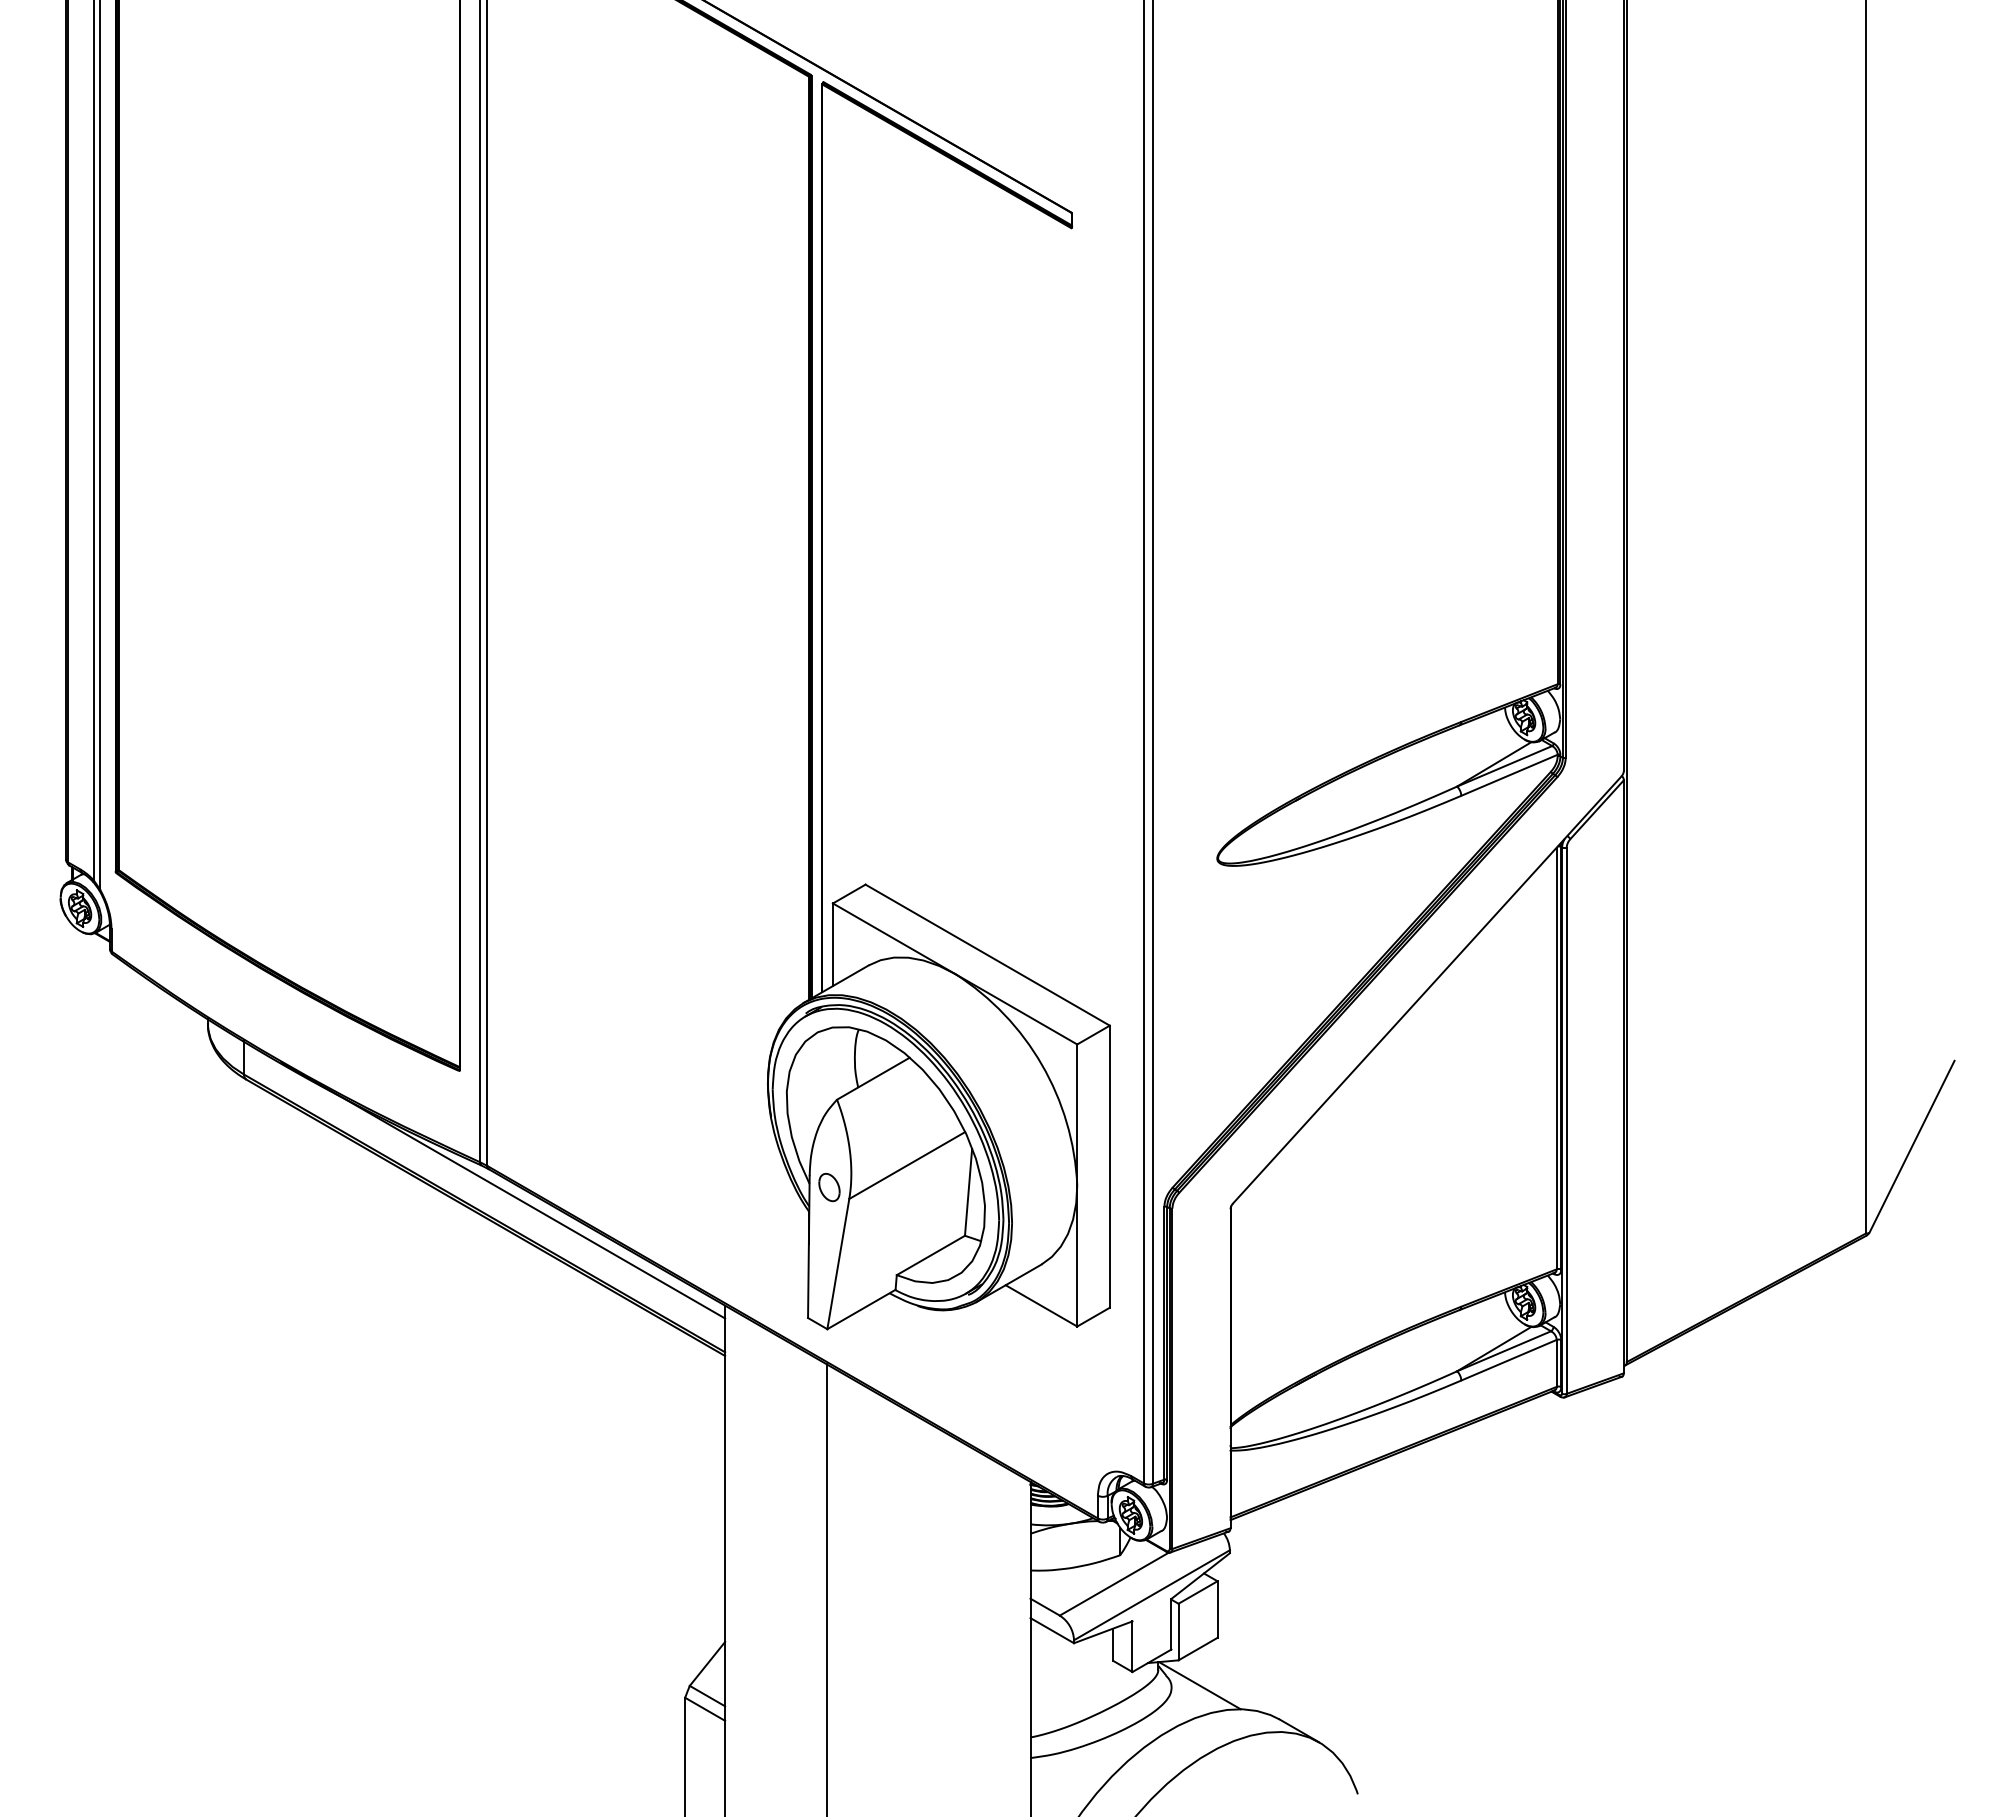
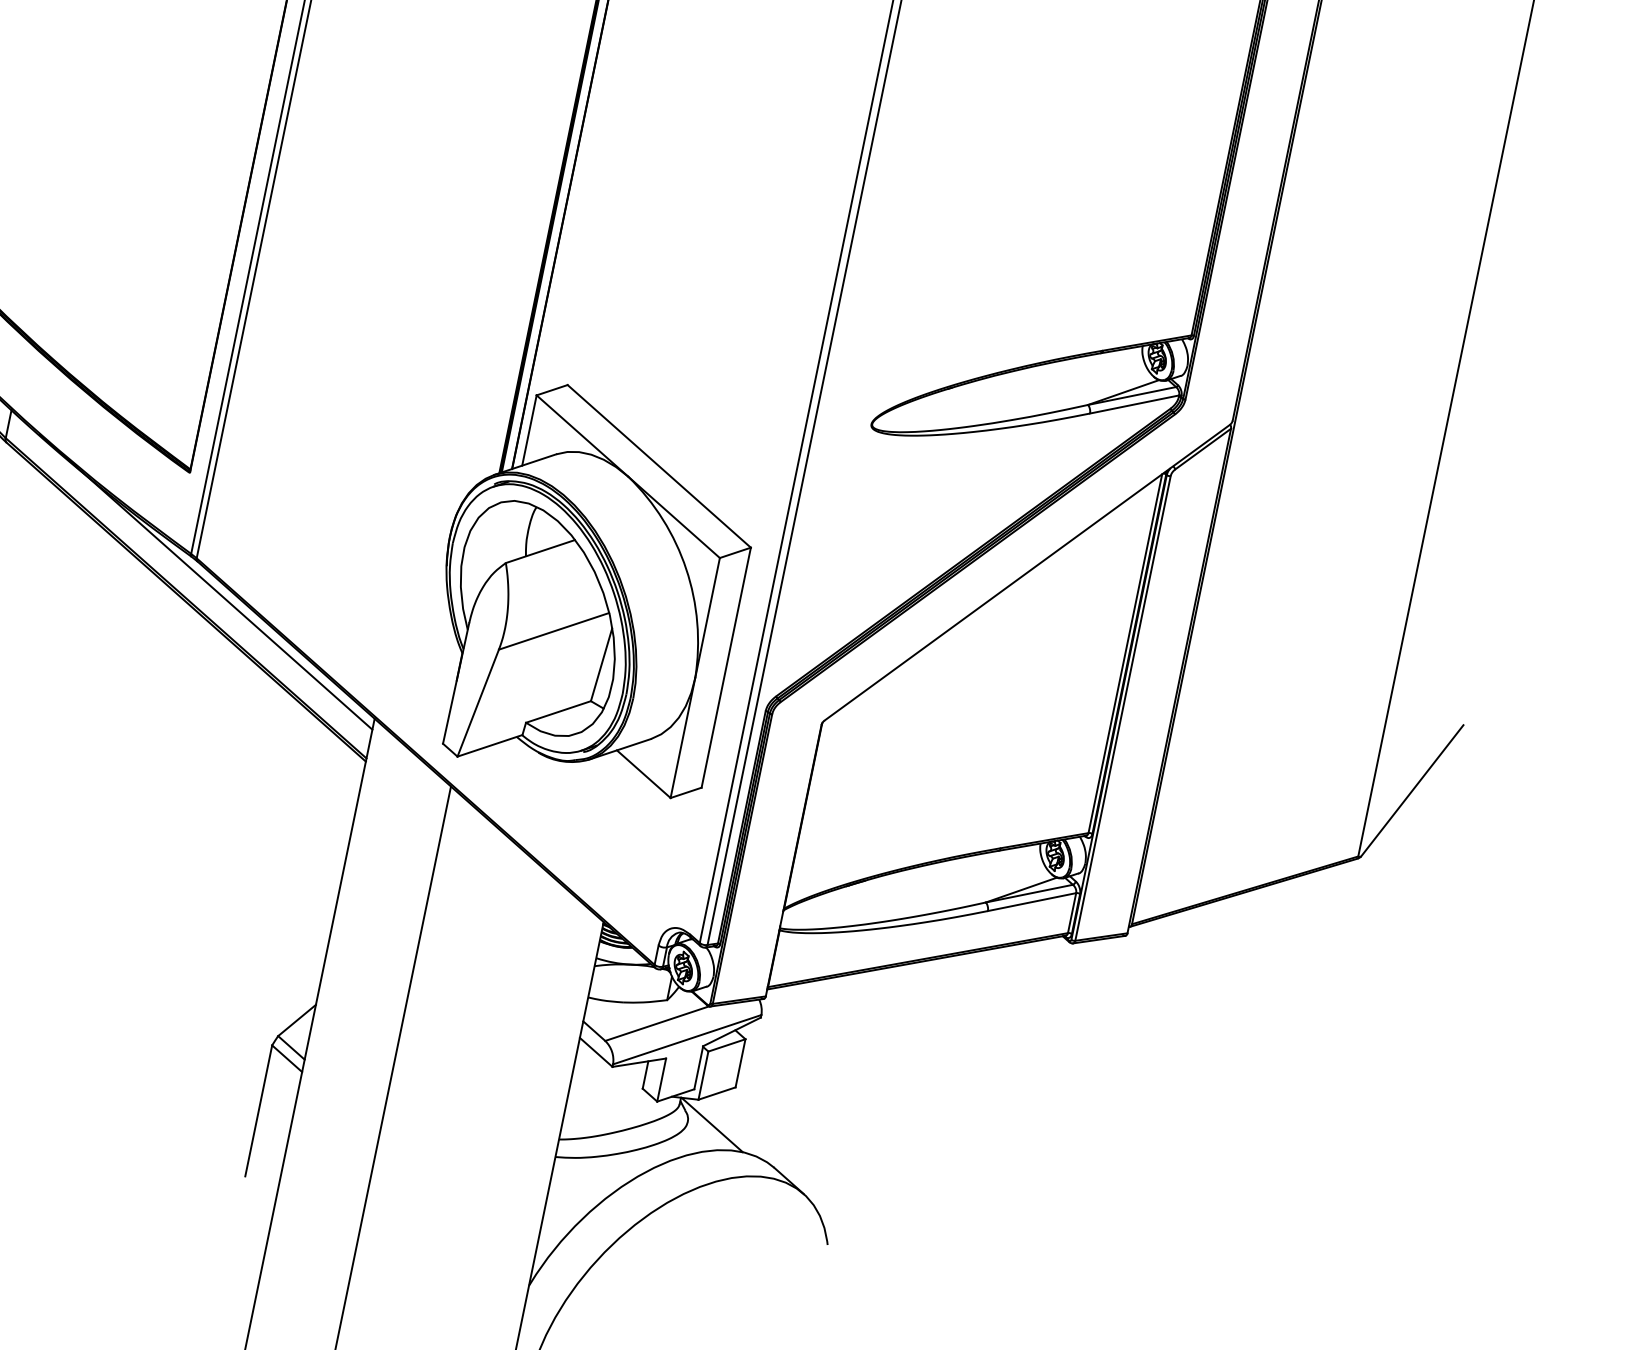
part: (829, 1187) -> (484, 636), removed

